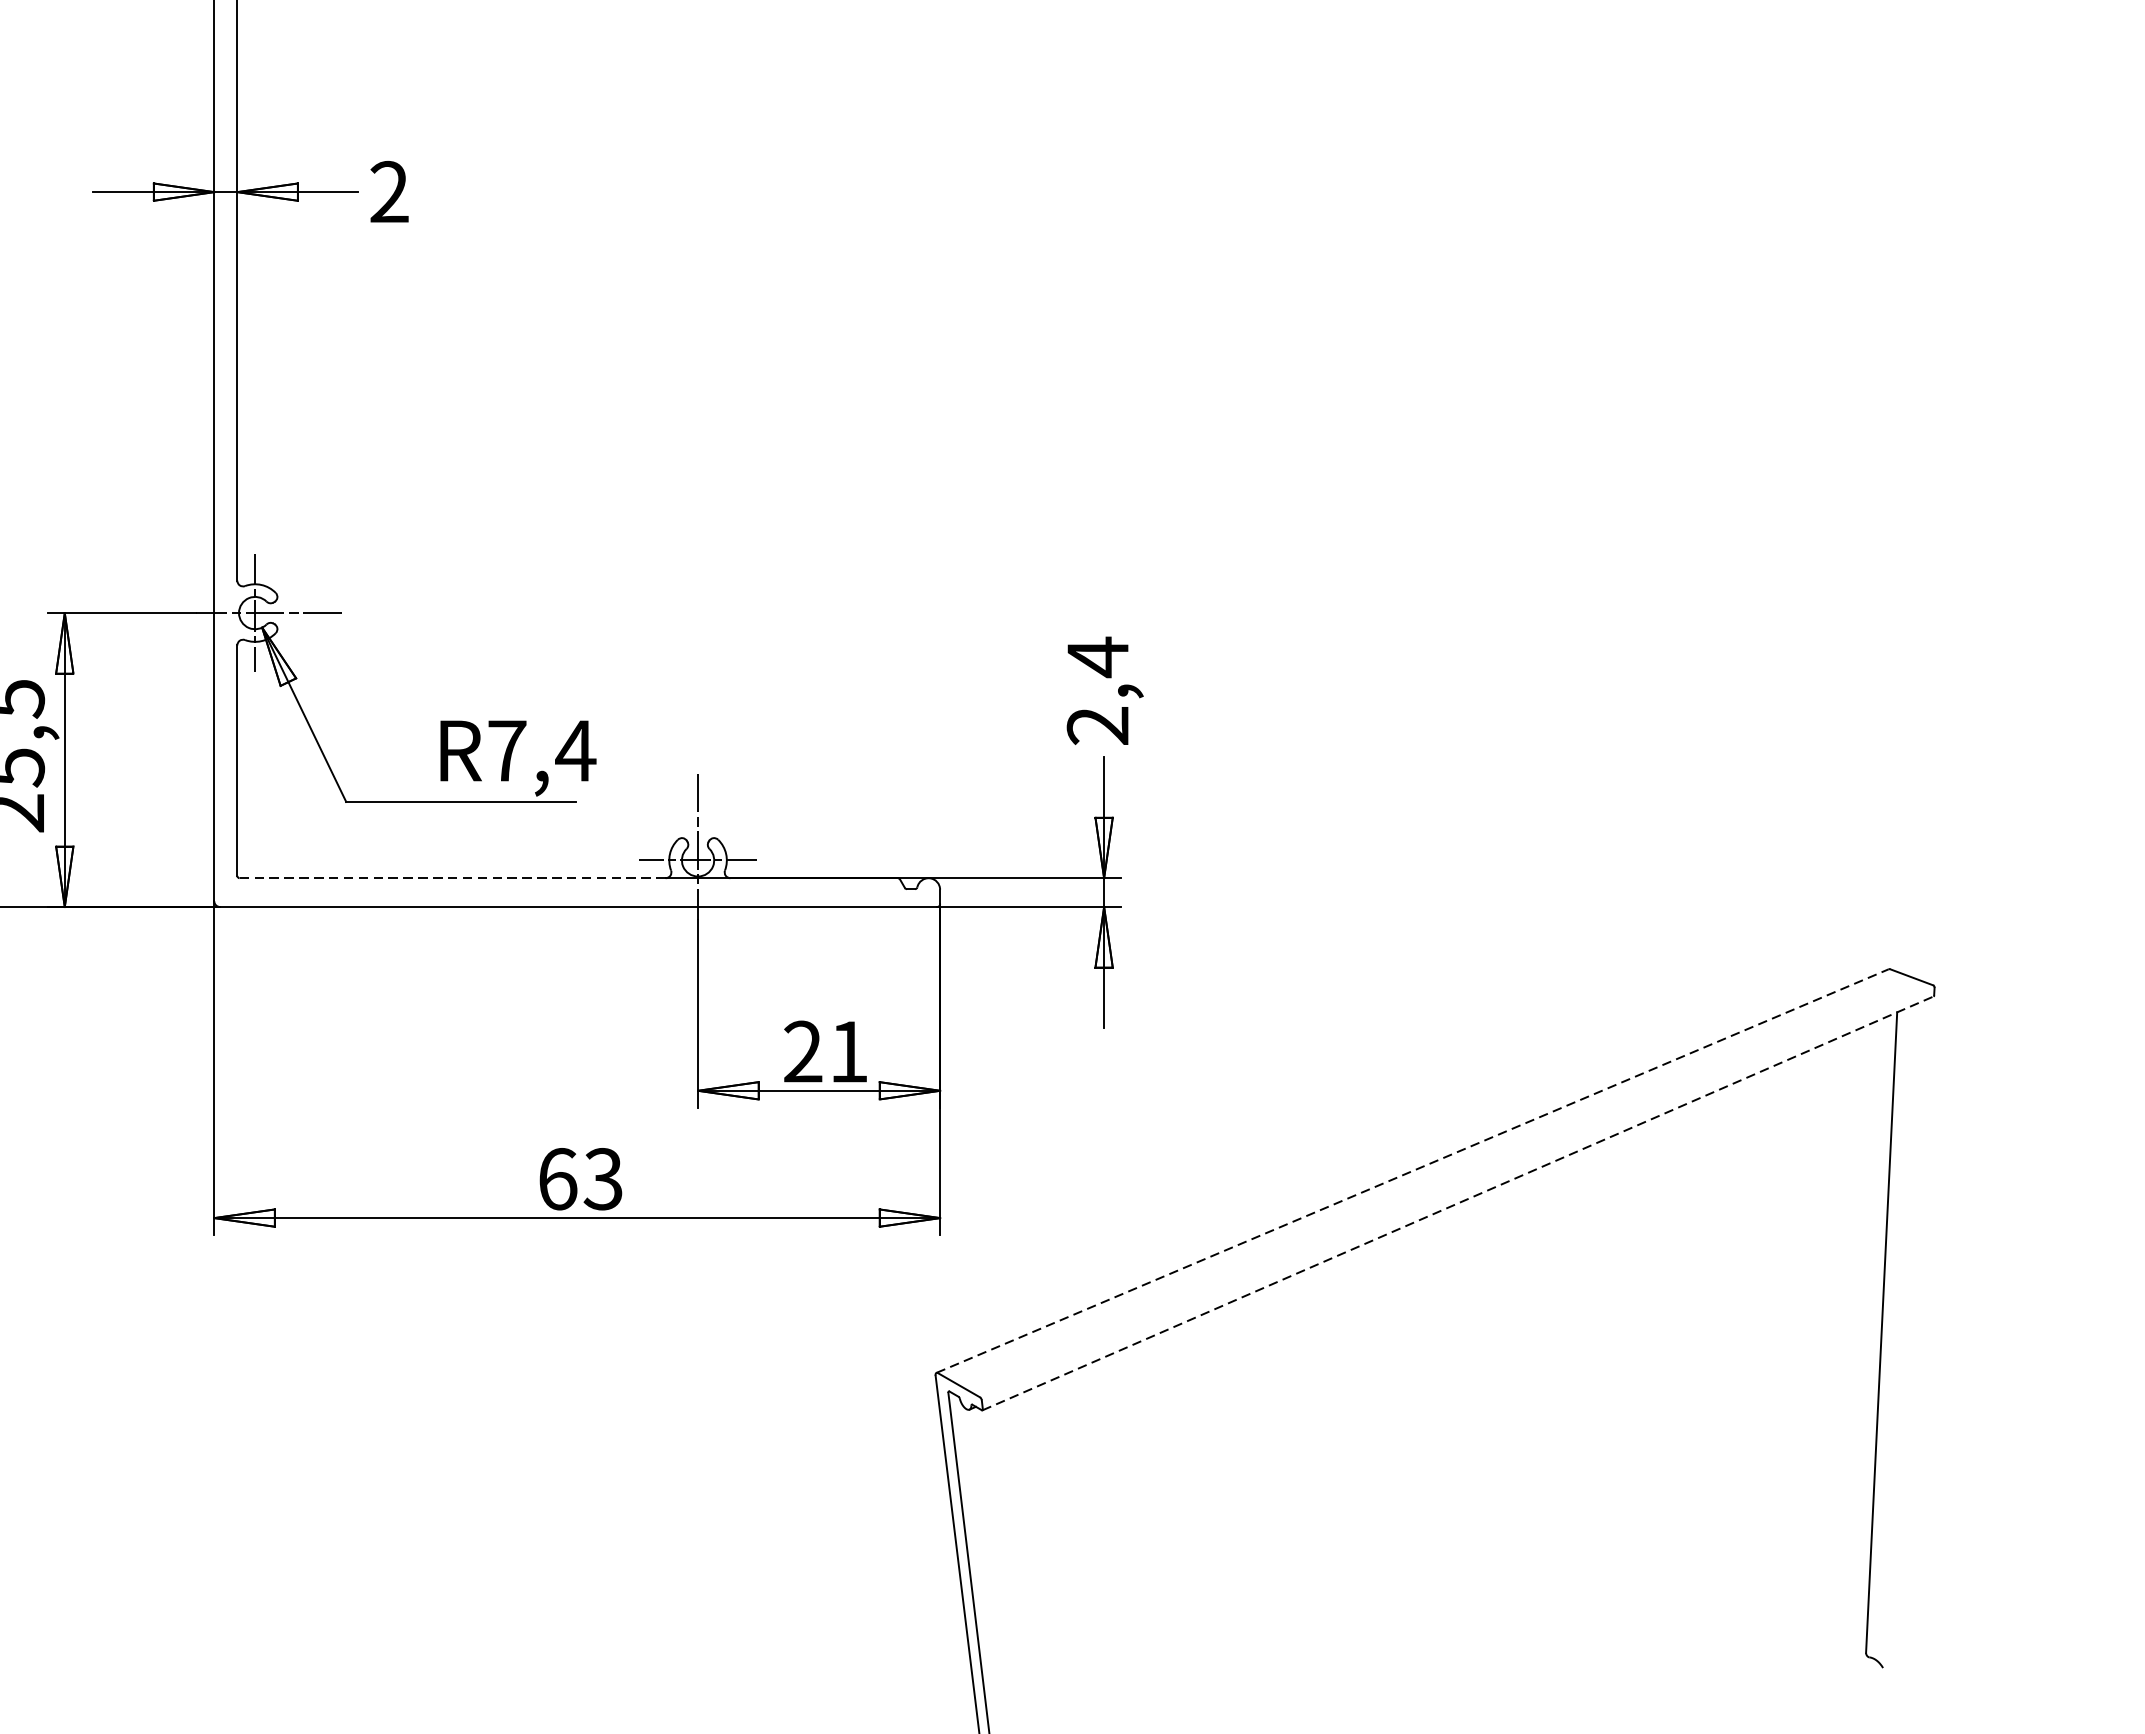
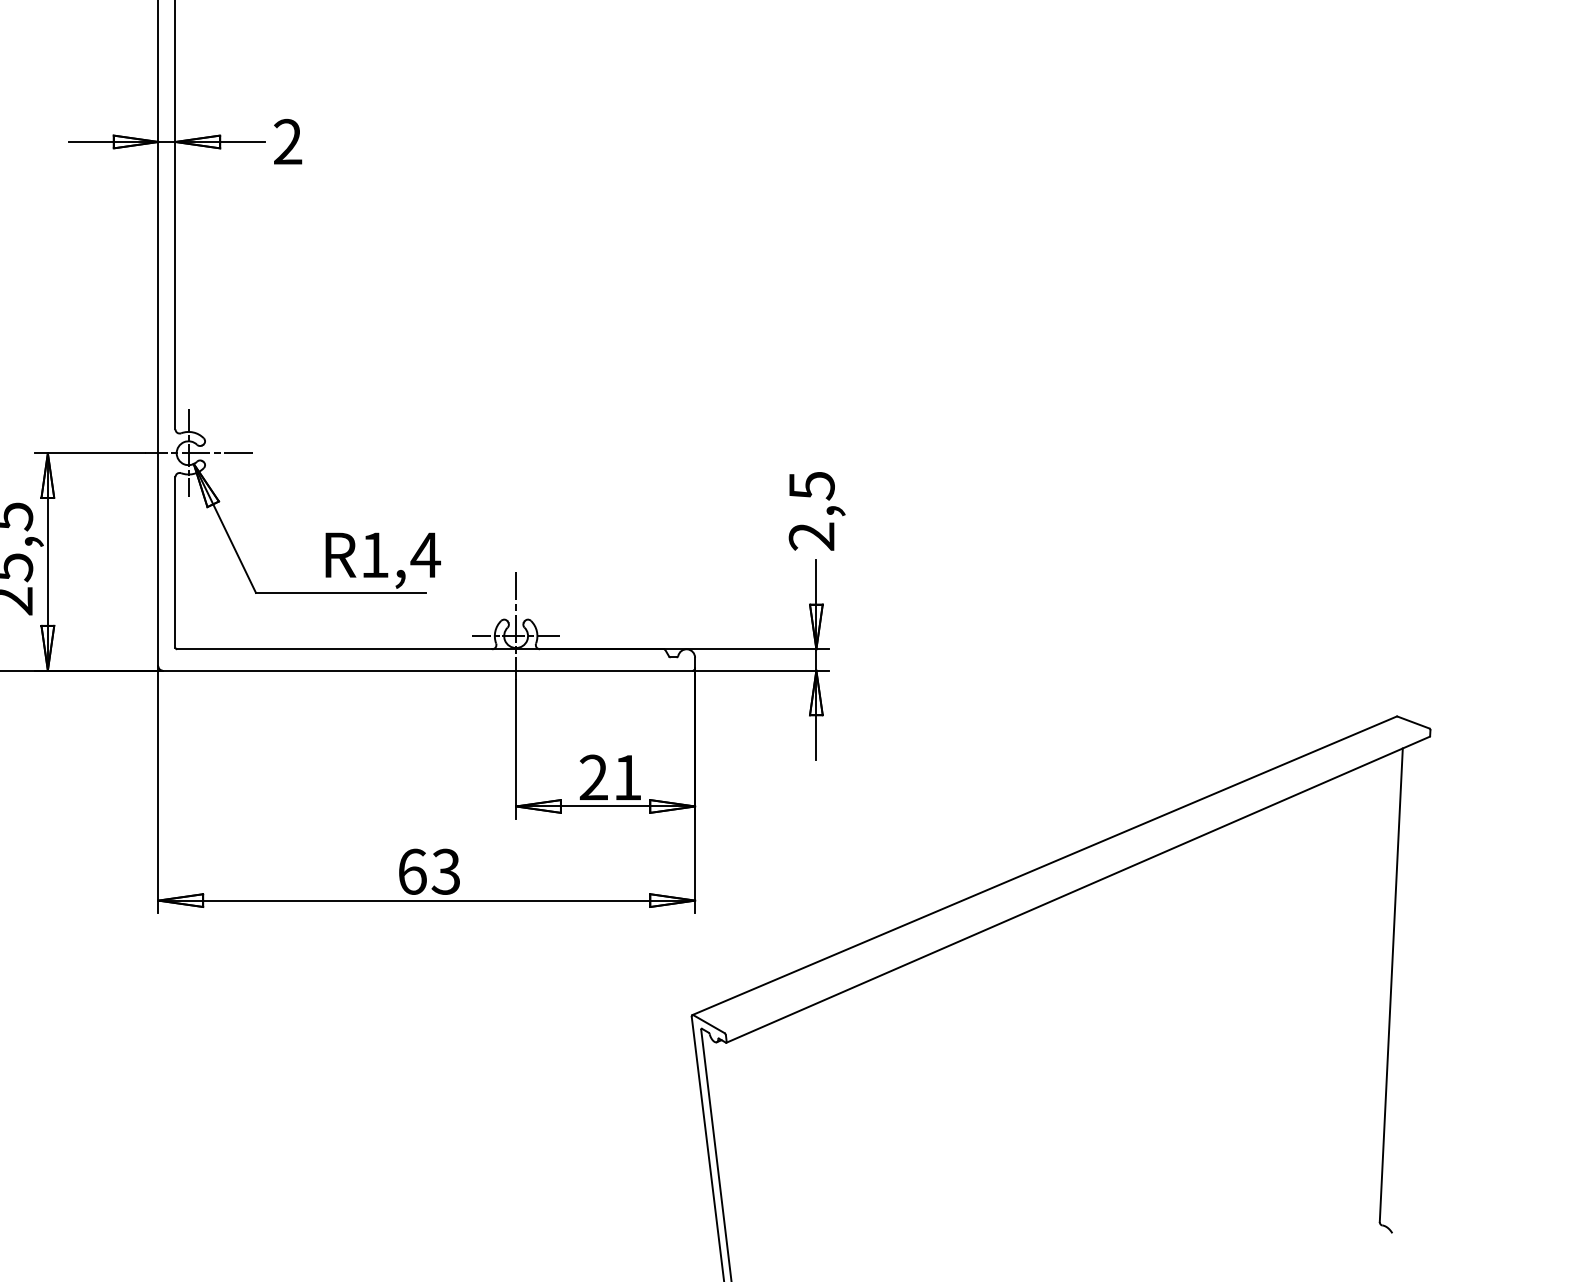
text: (1097, 656) -> (811, 485), 2,4 -> 2,5
text: (507, 750) -> (375, 554), R7,4 -> R1,4
line: (452, 878) -> (334, 649), dashed -> solid
line: (1412, 1170) -> (1044, 865), dashed -> solid
line: (1458, 1203) -> (1078, 889), dashed -> solid

